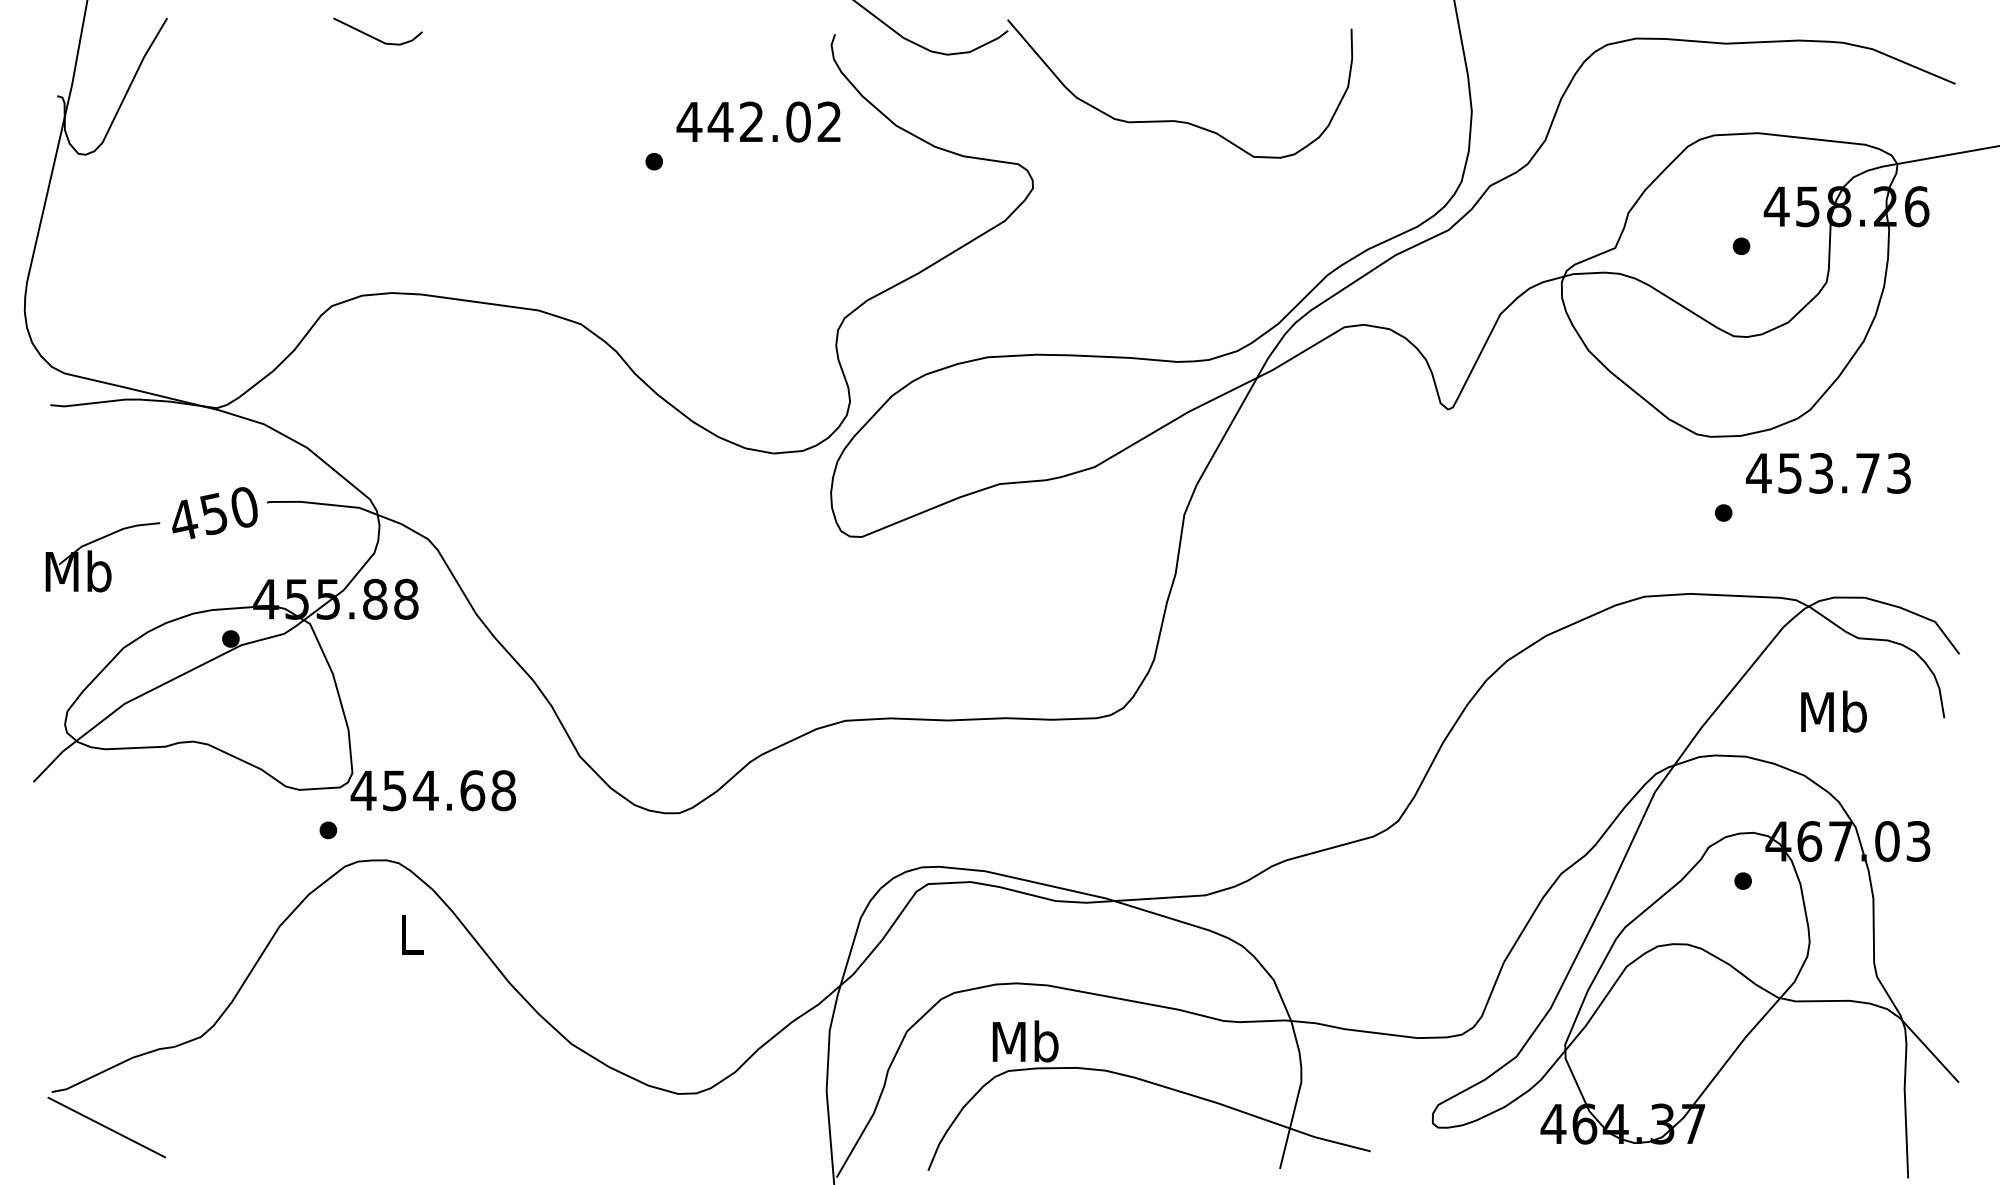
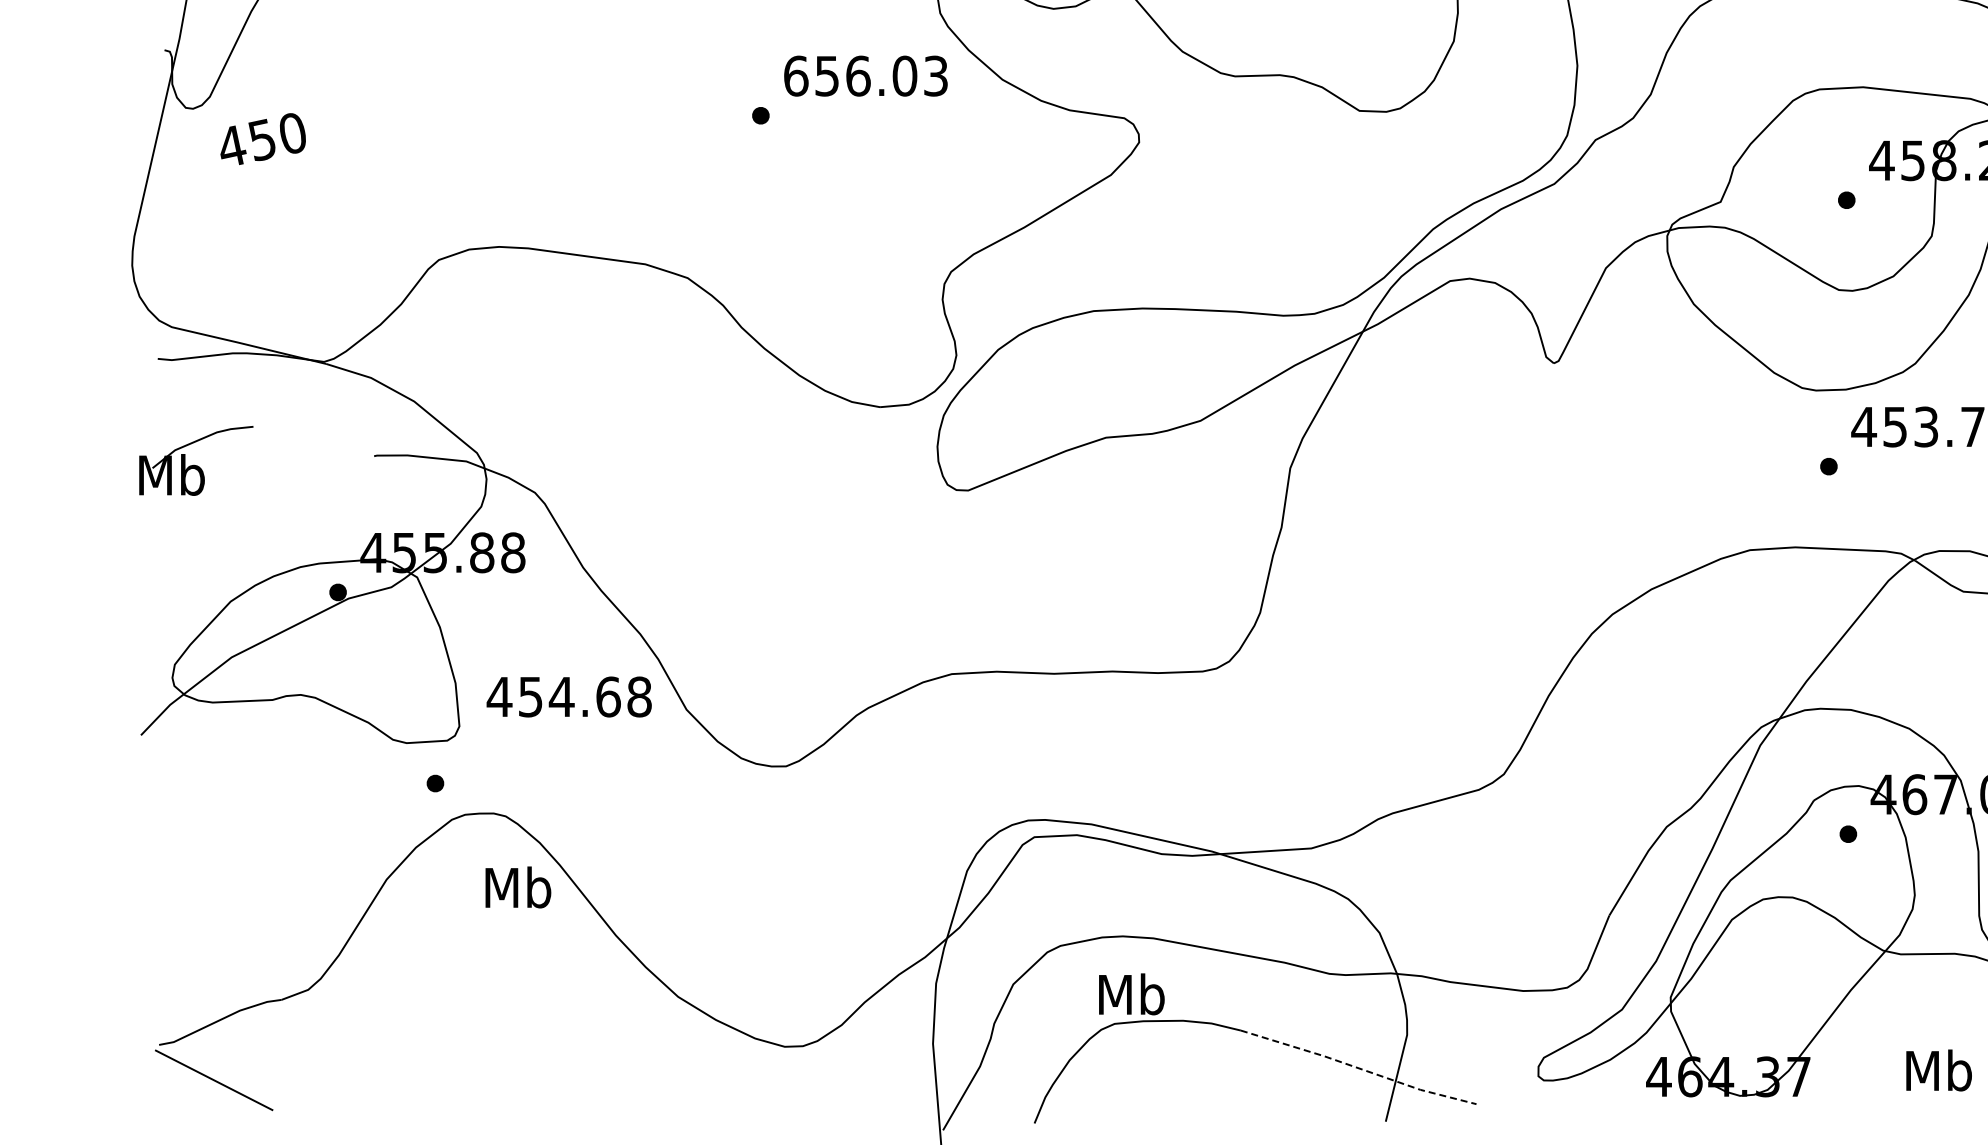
text: (758, 121) -> (864, 75), 442.02 -> 656.03
text: (214, 512) -> (262, 138), moved
part: (102, 557) -> (195, 461), moved
text: (1833, 711) -> (1938, 1070), moved
text: (432, 790) -> (568, 696), moved
text: (411, 934) -> (518, 887), L -> Mb
line: (1253, 1115) -> (1359, 1068), solid -> dashed

